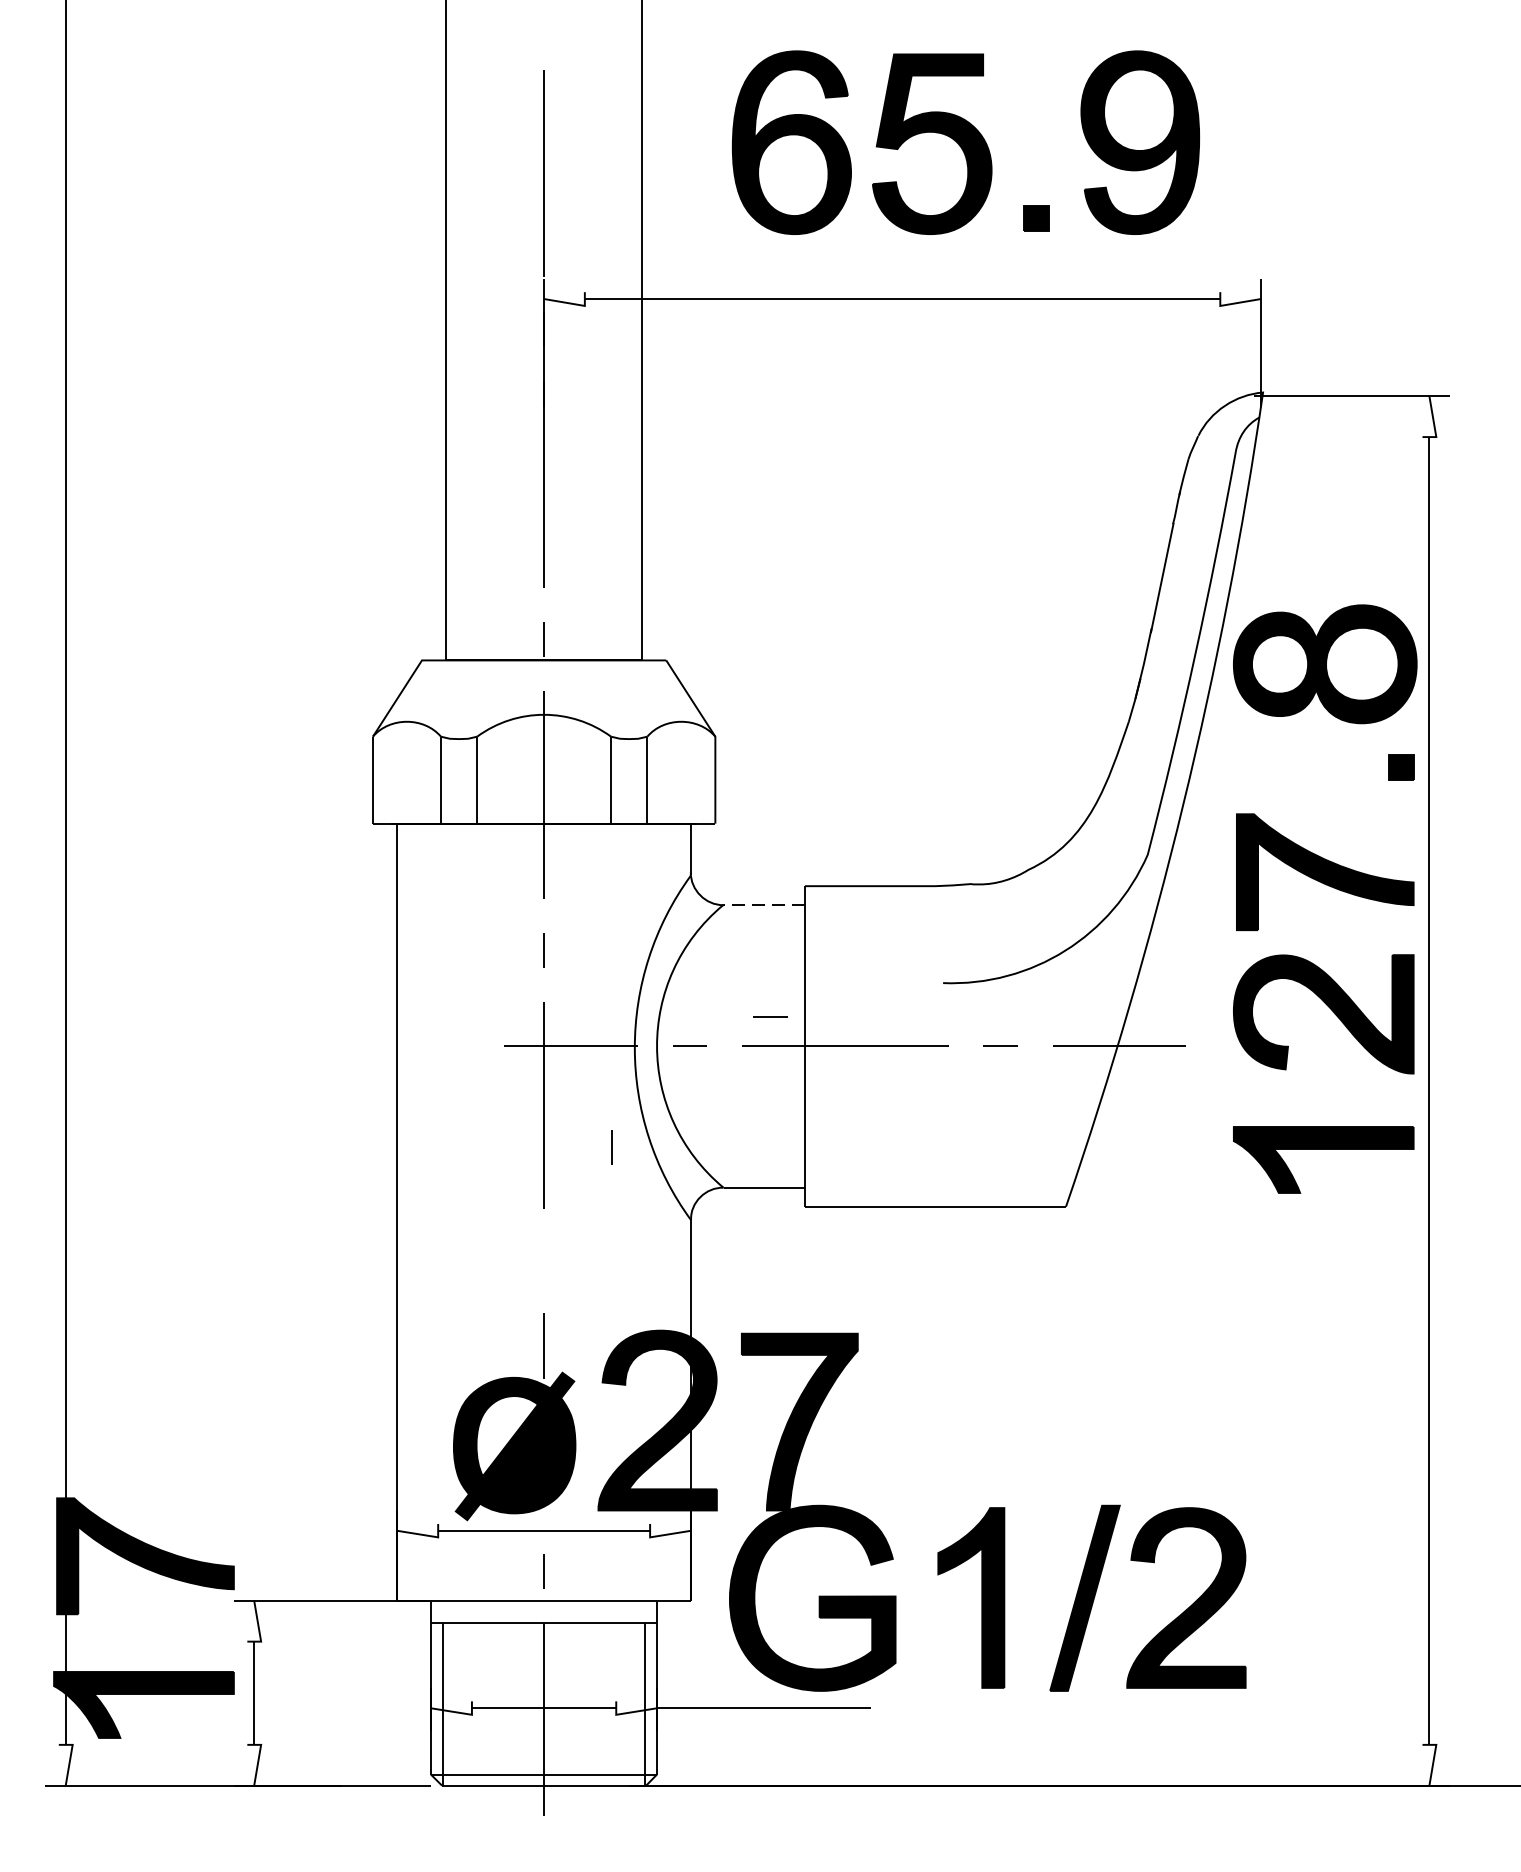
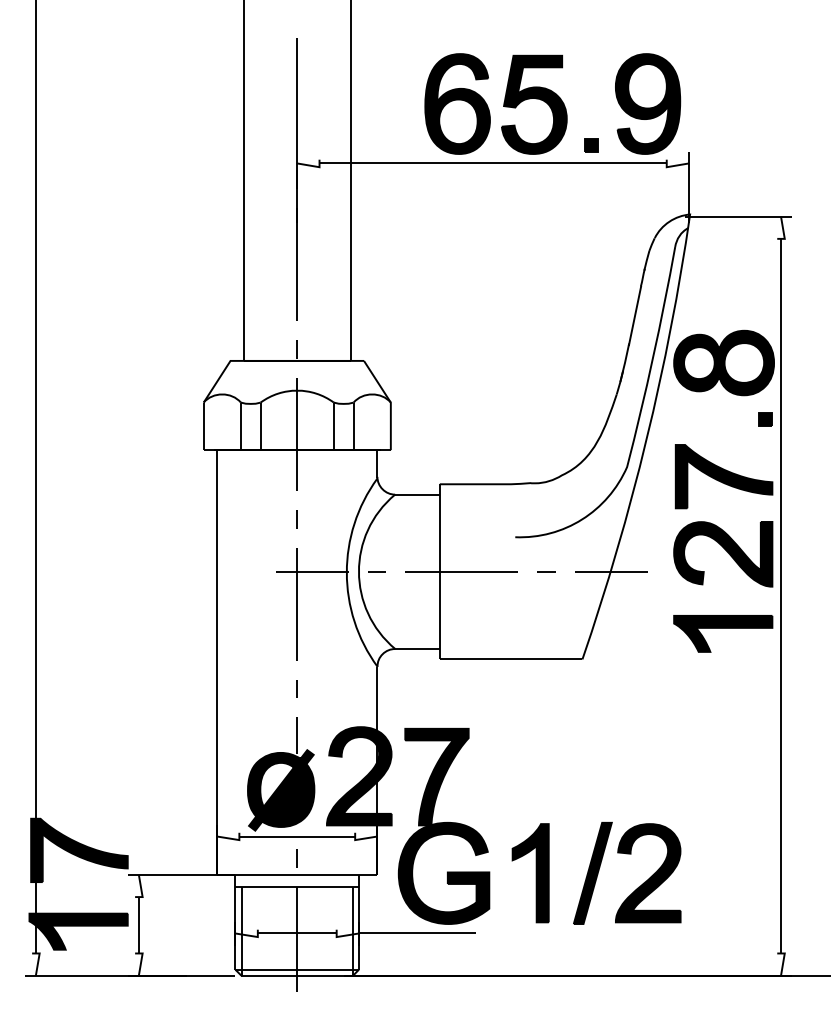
part: (965, 141) -> (552, 103), moved
line: (762, 904) -> (416, 494), dashed -> solid
line: (769, 1016) -> (420, 555), removed
line: (610, 1146) -> (296, 688), moved

